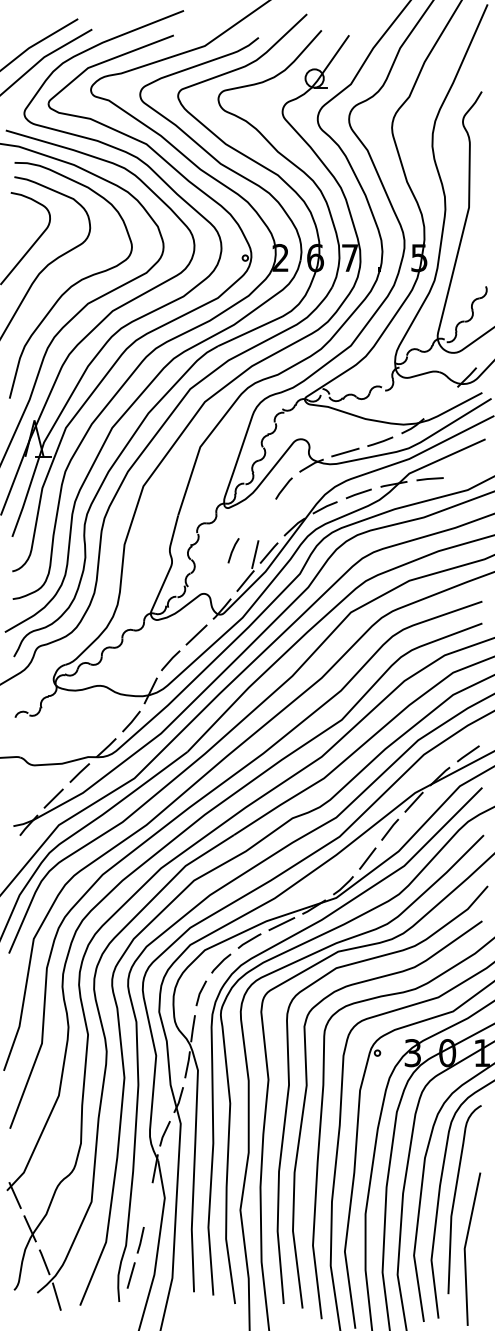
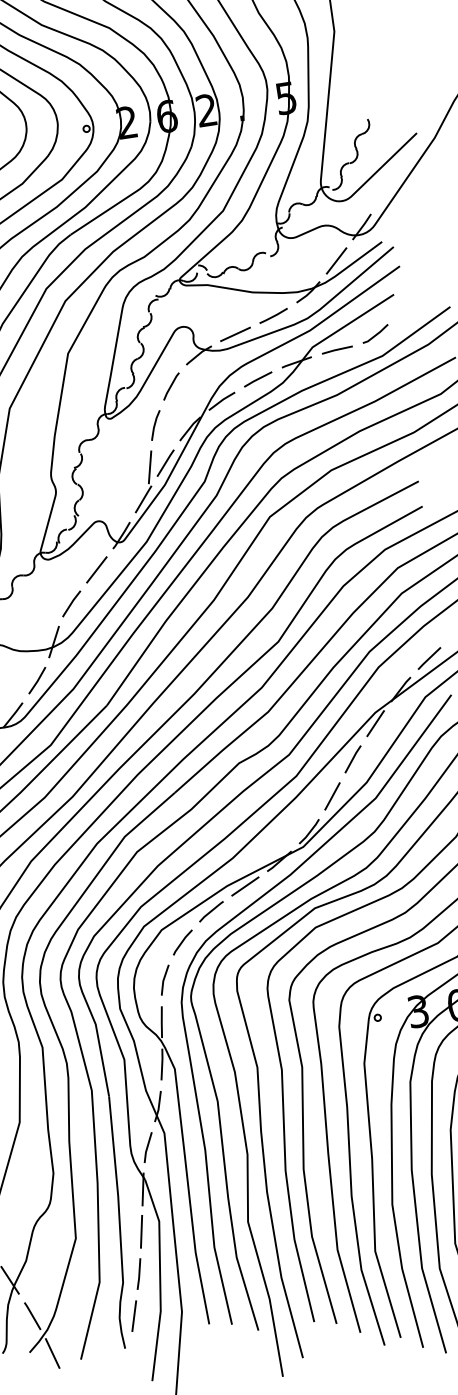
text: (349, 257) -> (205, 109), 7 -> 2
line: (440, 402) -> (335, 260), added
line: (464, 470) -> (375, 334), added
line: (233, 550) -> (155, 425), moved
line: (147, 1204) -> (140, 1231), added

